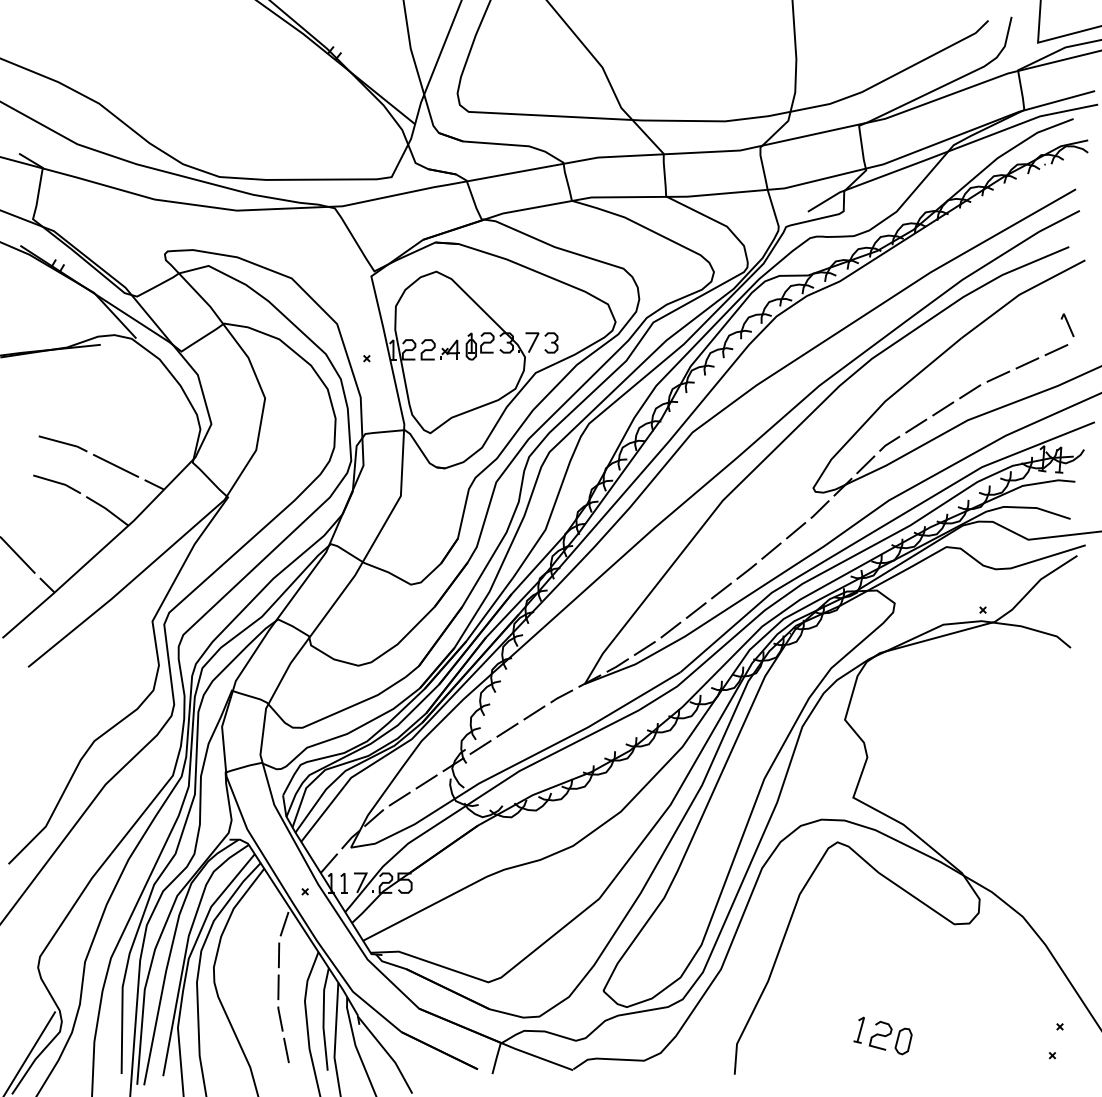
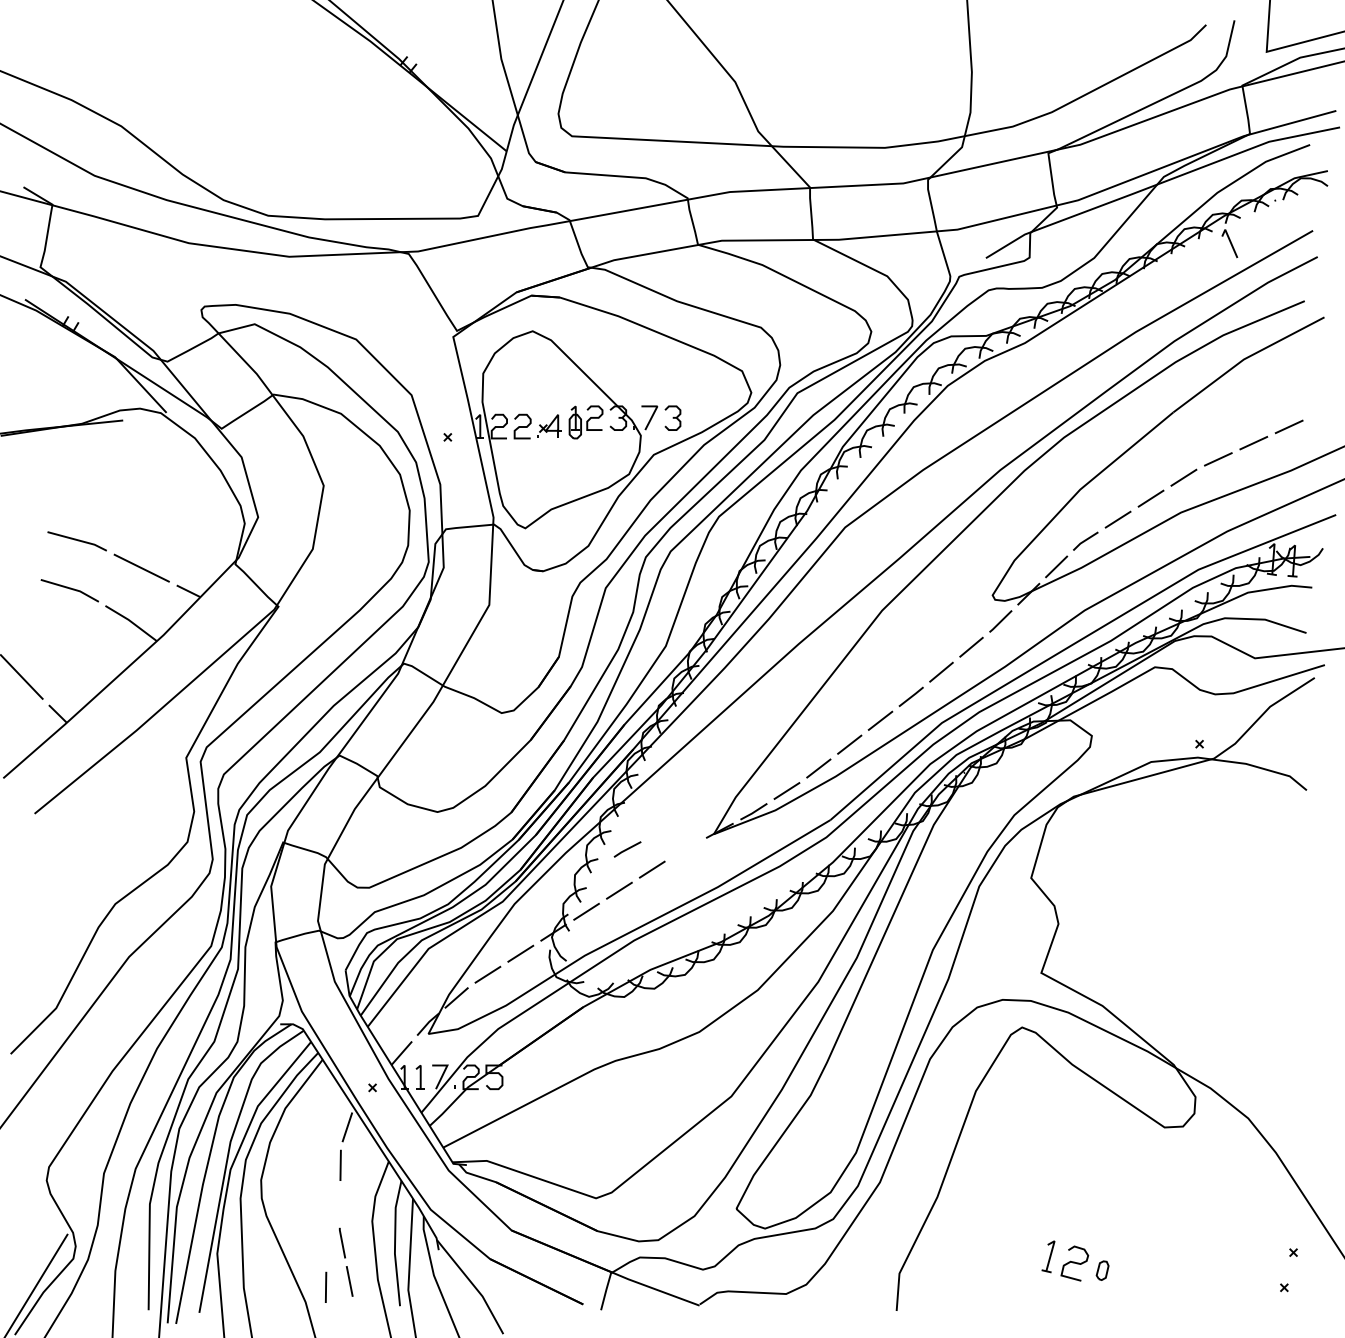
line: (1067, 324) -> (1229, 242), moved
line: (561, 696) -> (627, 849), moved
line: (278, 986) -> (325, 1286), moved
part: (903, 1041) -> (1102, 1270), size x0.6

